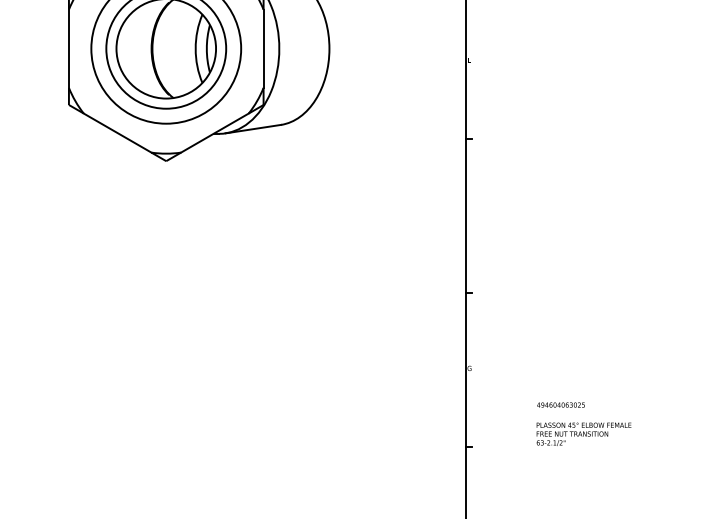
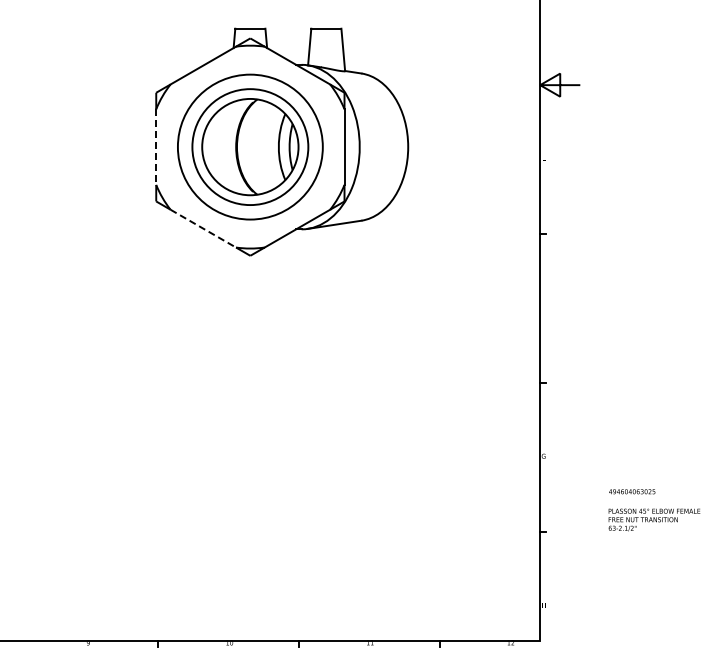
line: (69, 49) -> (156, 147), solid -> dashed
line: (117, 132) -> (203, 228), solid -> dashed

